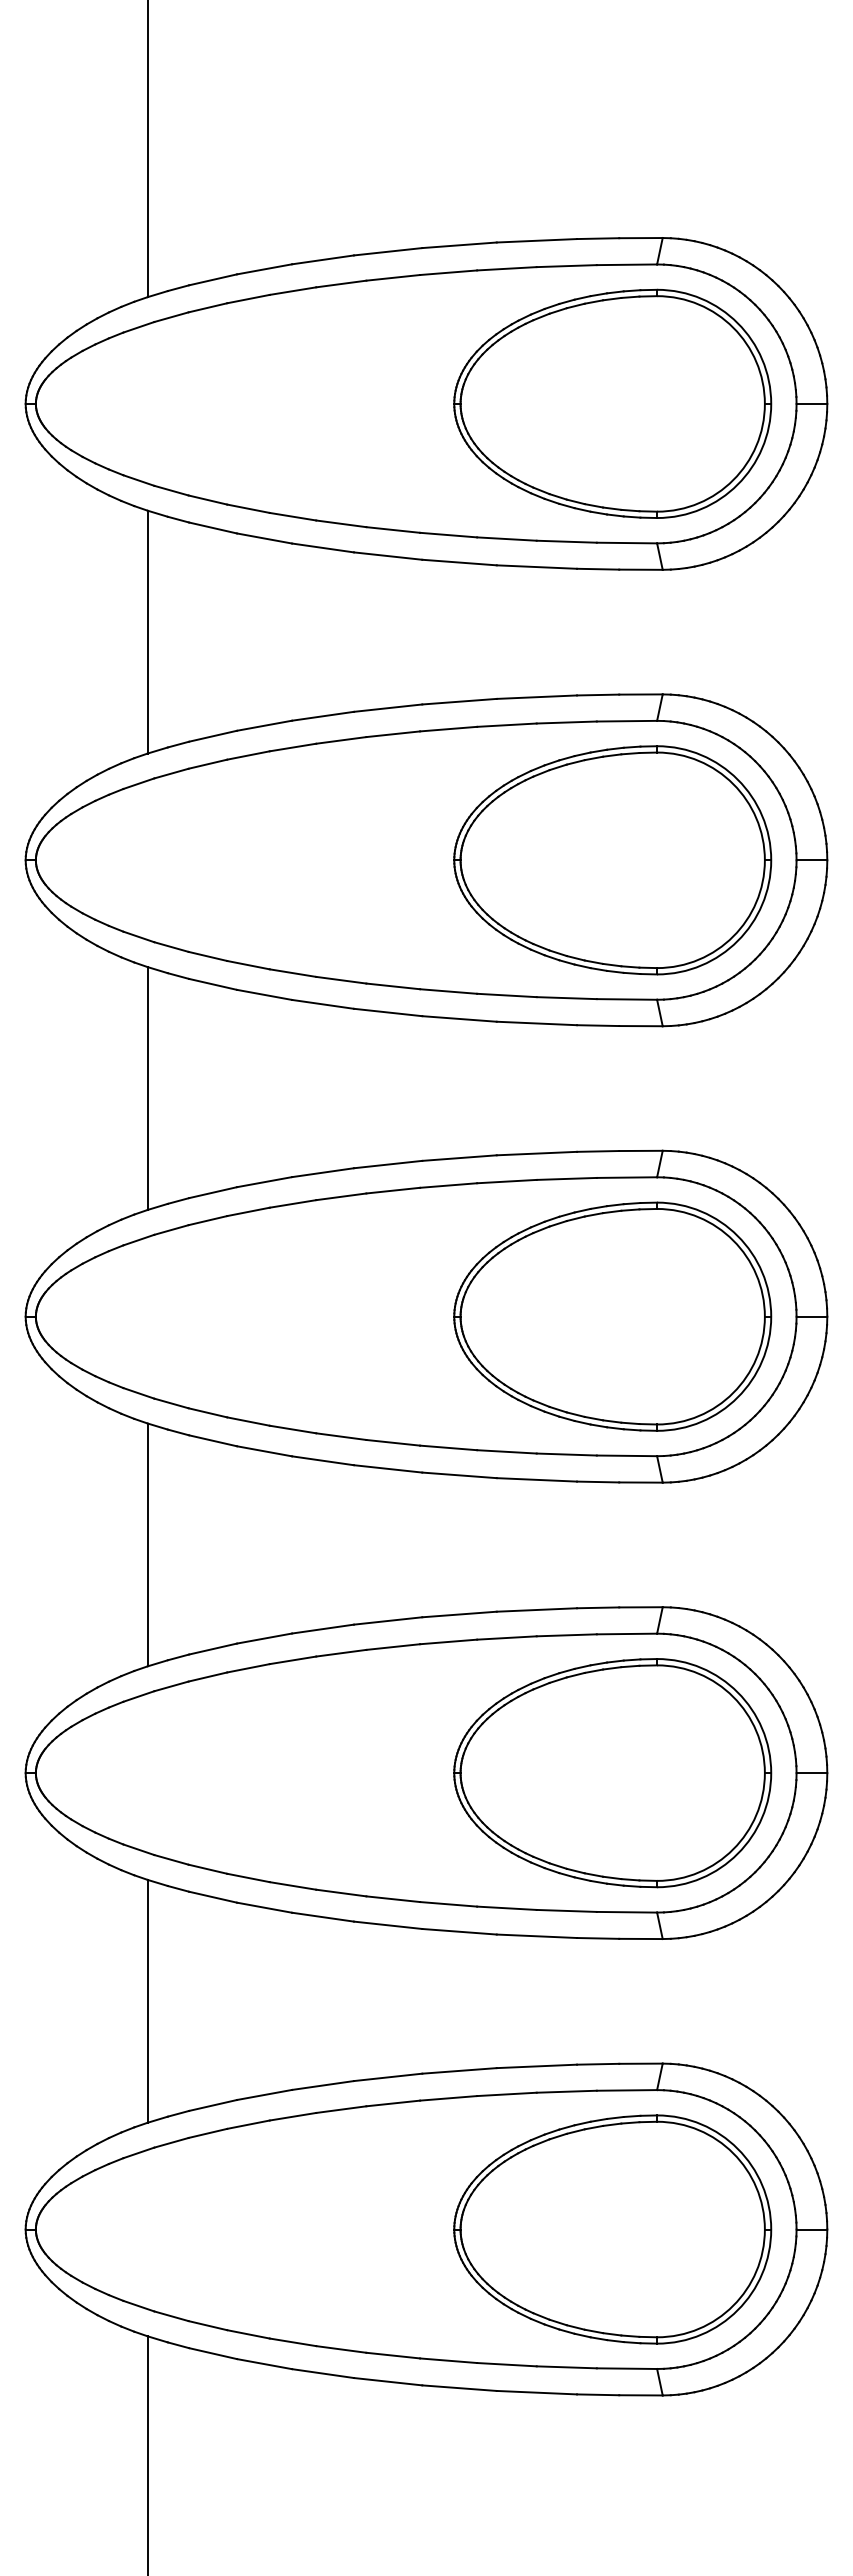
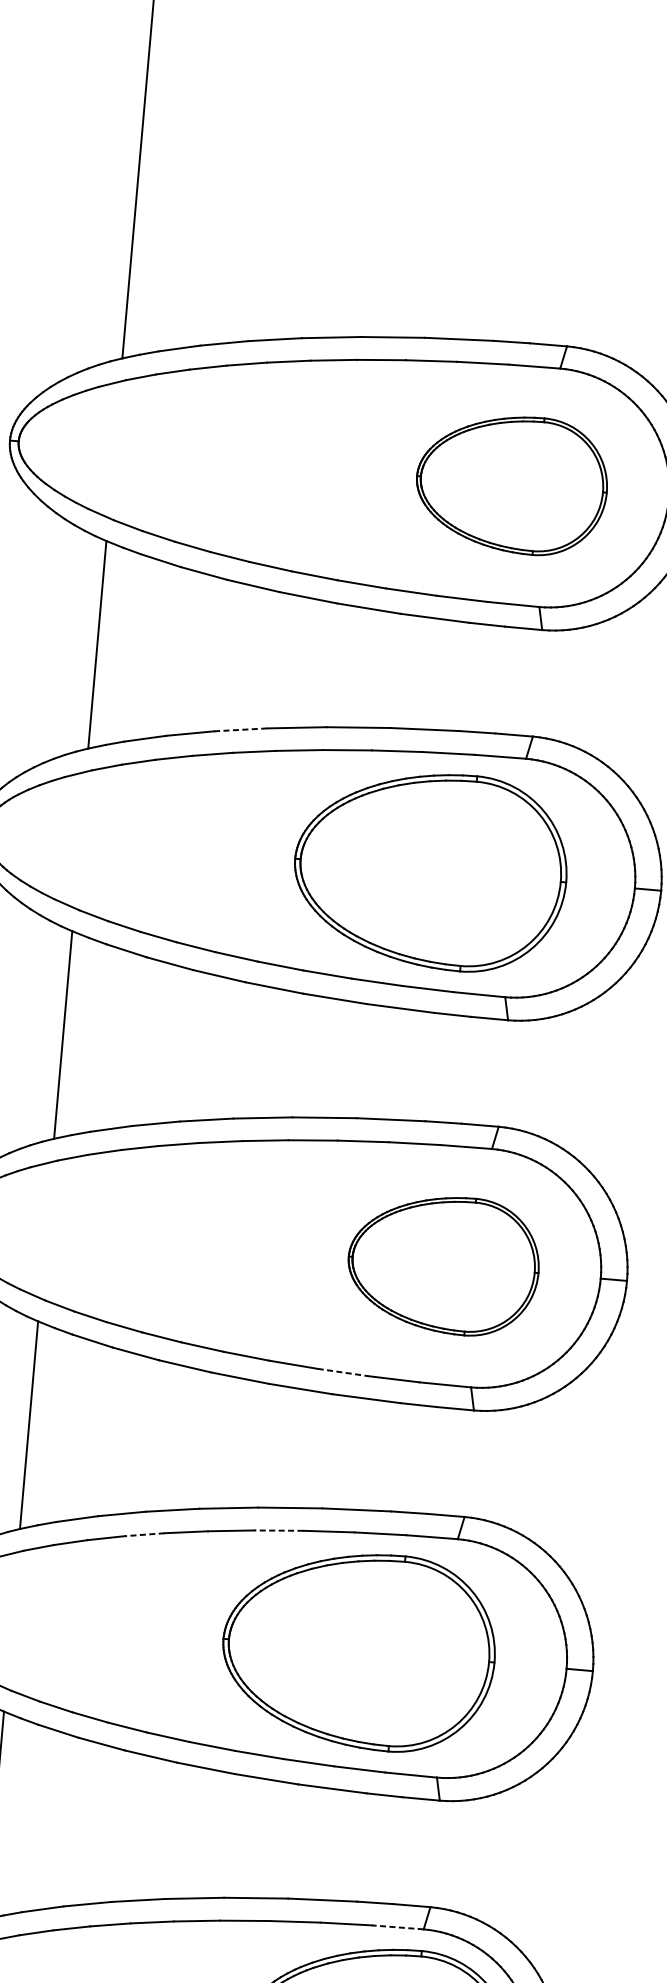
part: (612, 403) -> (511, 484), size x0.7
line: (323, 716) -> (241, 730), solid -> dashed
part: (612, 860) -> (430, 870), moved
part: (612, 1316) -> (443, 1264), size x0.7
line: (506, 1451) -> (342, 1372), solid -> dashed
line: (448, 1641) -> (278, 1530), solid -> dashed
line: (292, 1660) -> (144, 1534), solid -> dashed
part: (612, 1773) -> (358, 1650), moved
line: (626, 2090) -> (397, 1927), solid -> dashed

